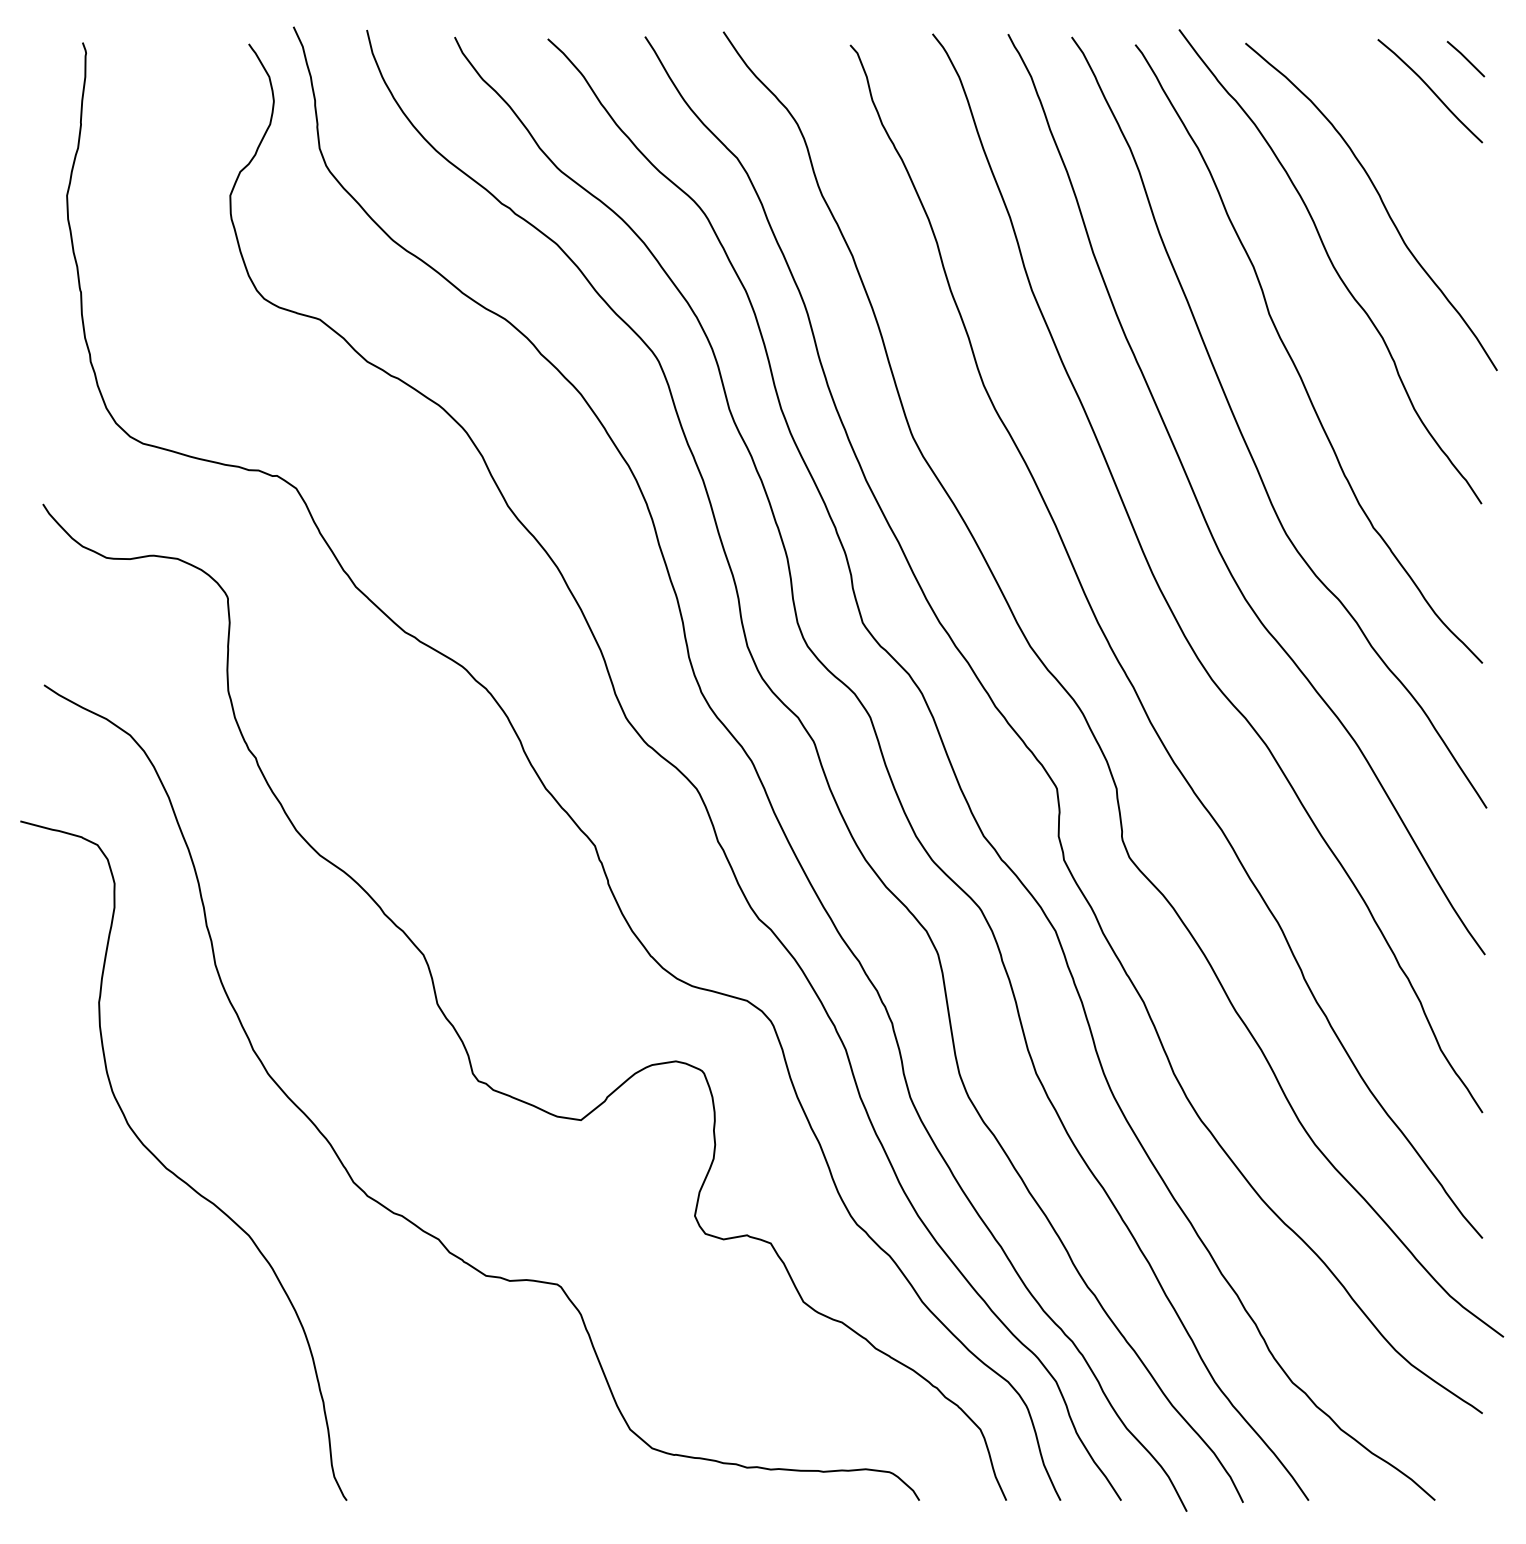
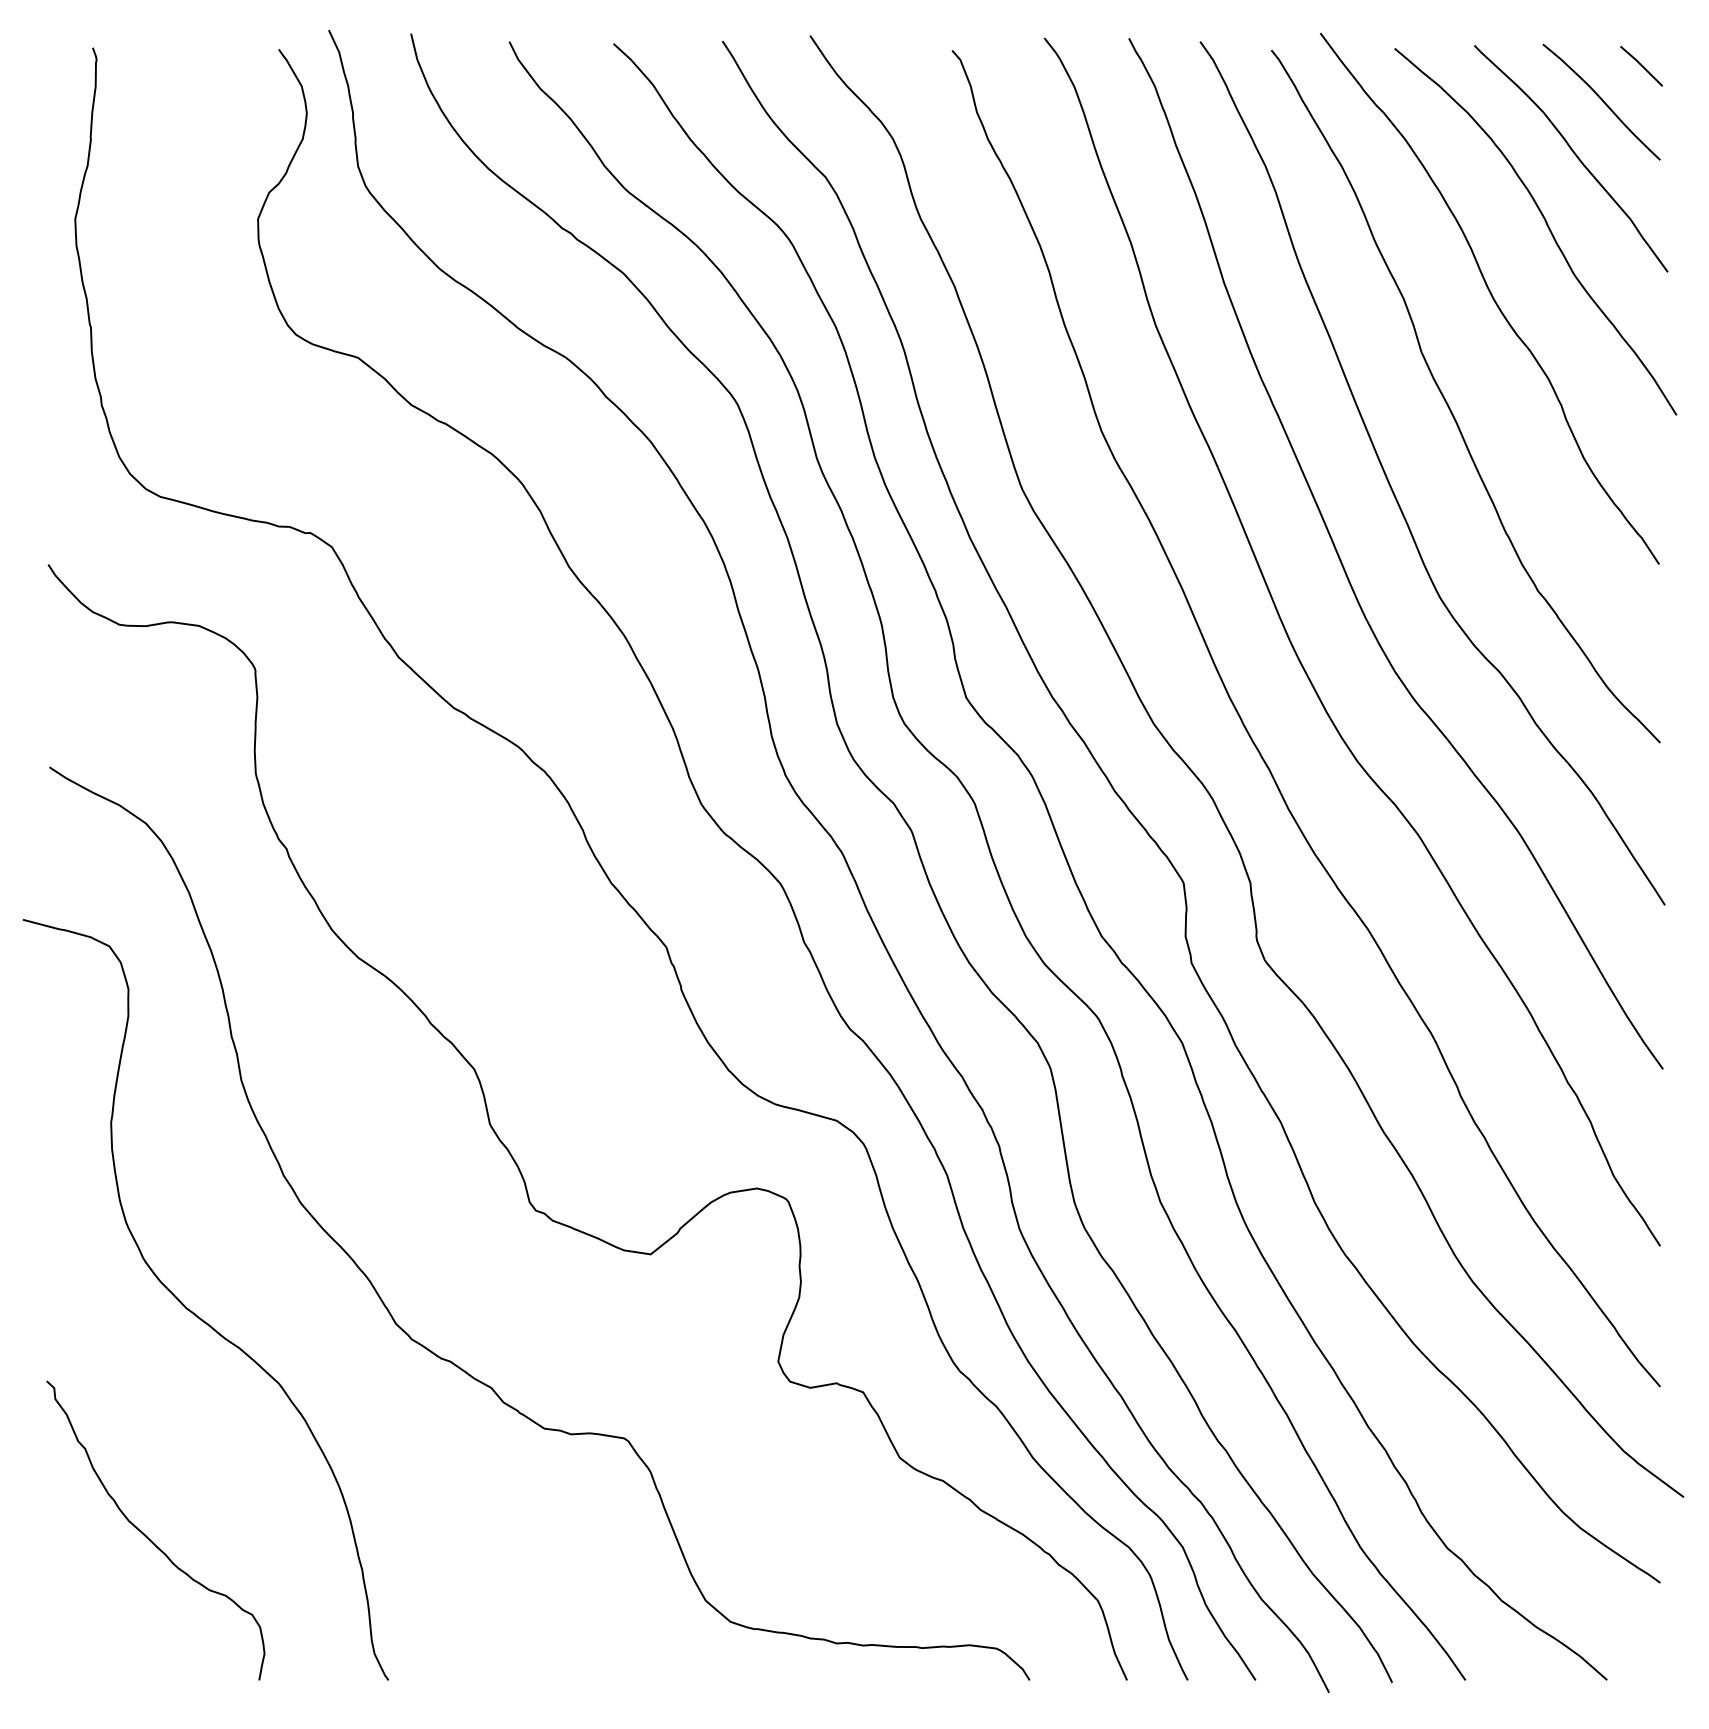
curve: (1405, 137) -> (1573, 154), added
curve: (132, 1372) -> (148, 1536), added

